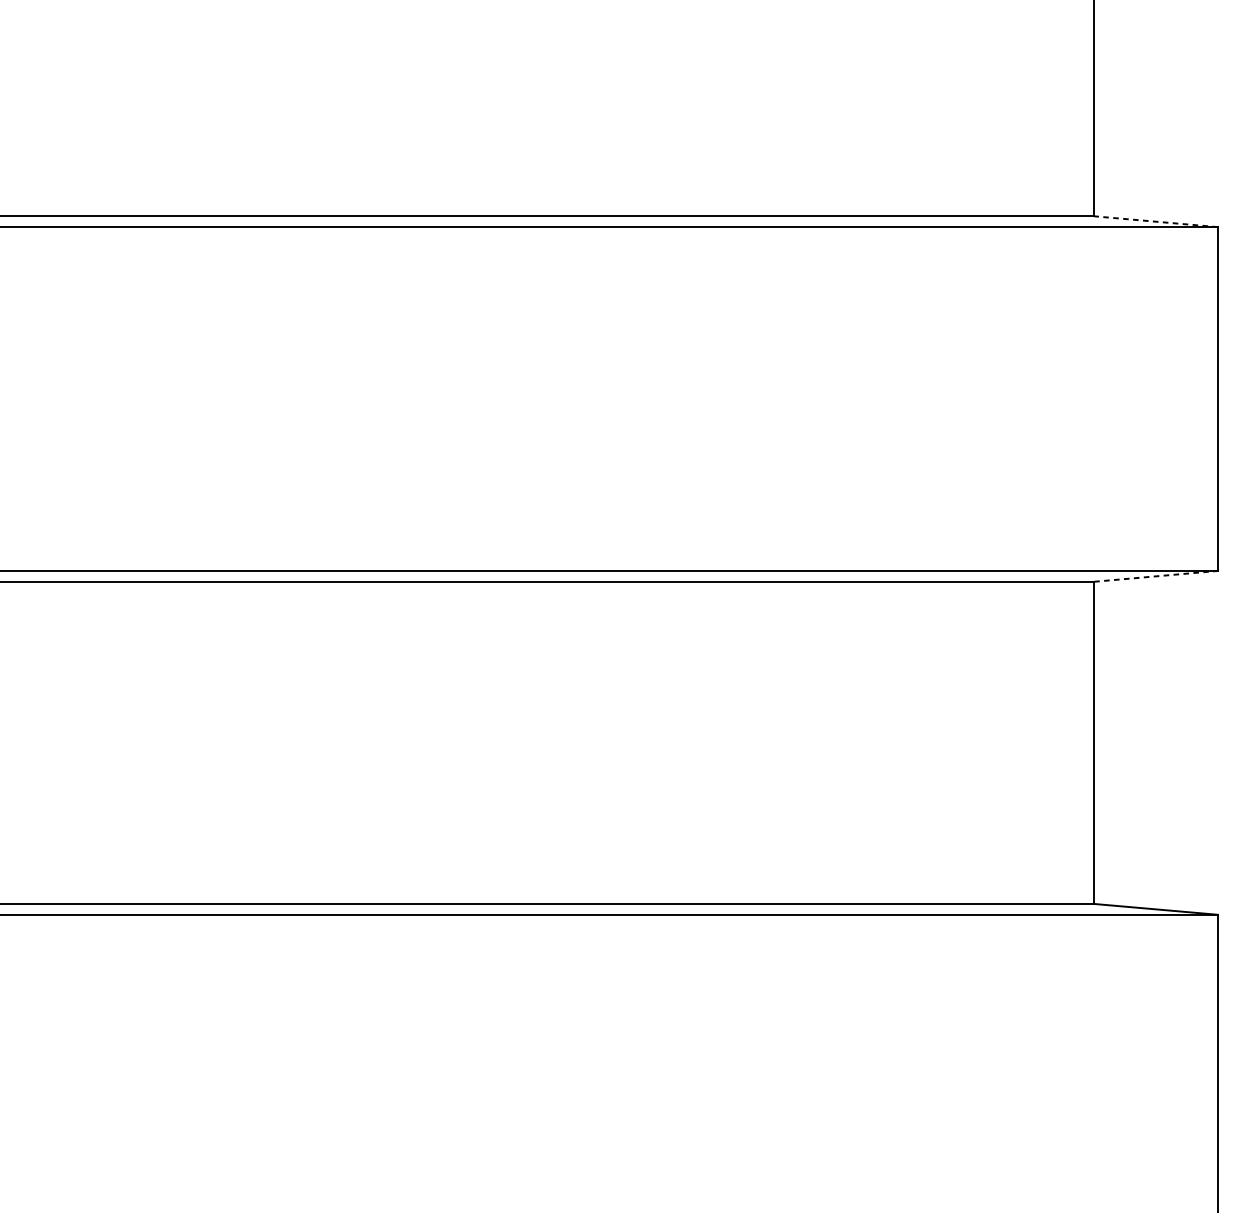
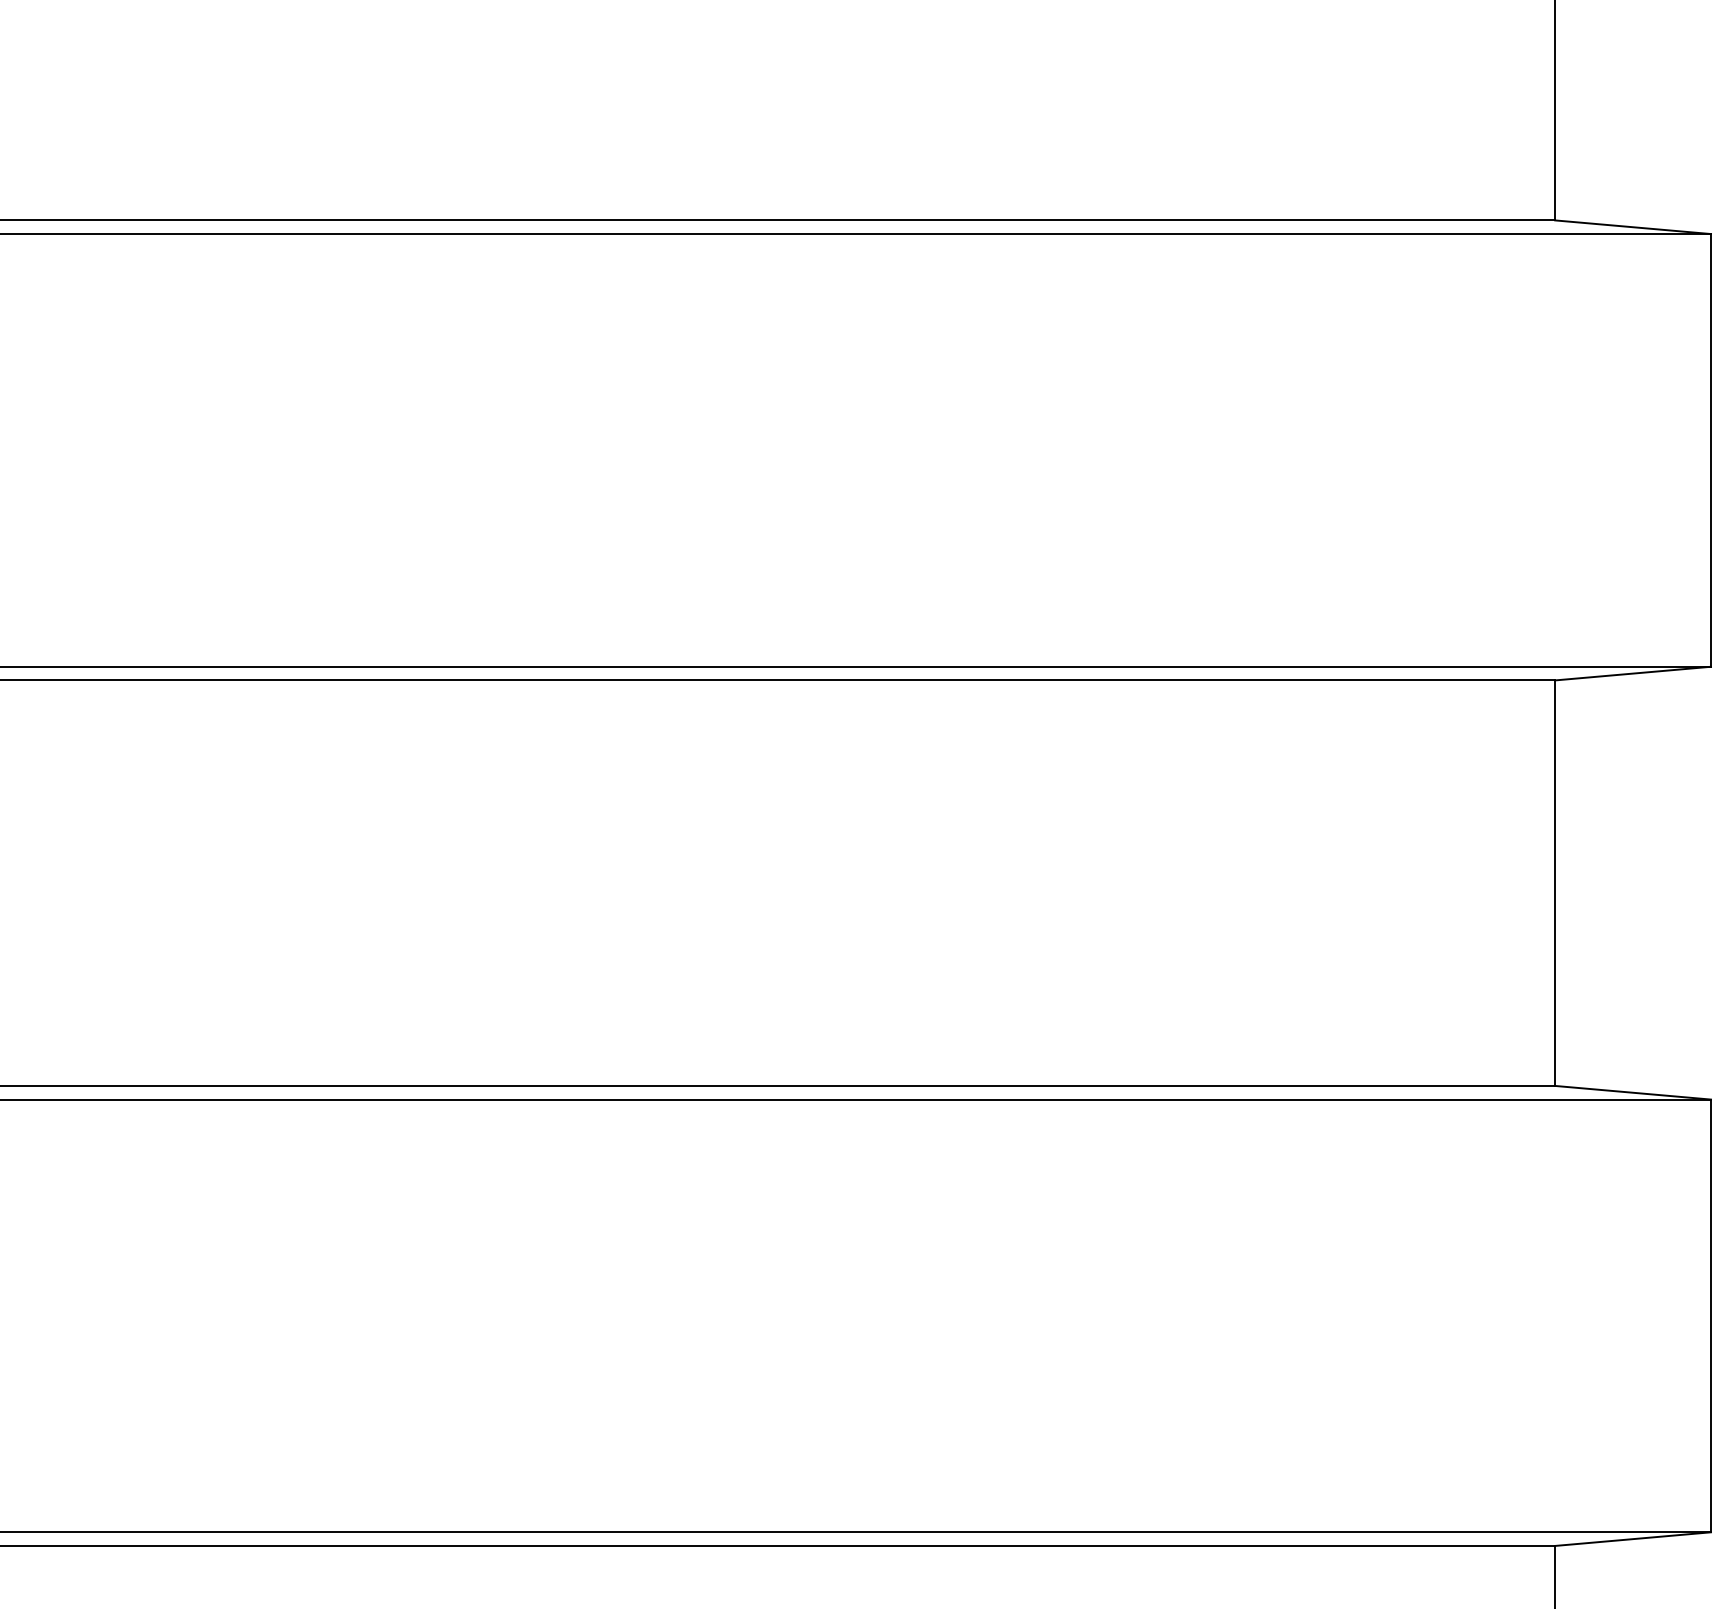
line: (1155, 221) -> (1632, 227), dashed -> solid
line: (1156, 576) -> (1633, 673), dashed -> solid

